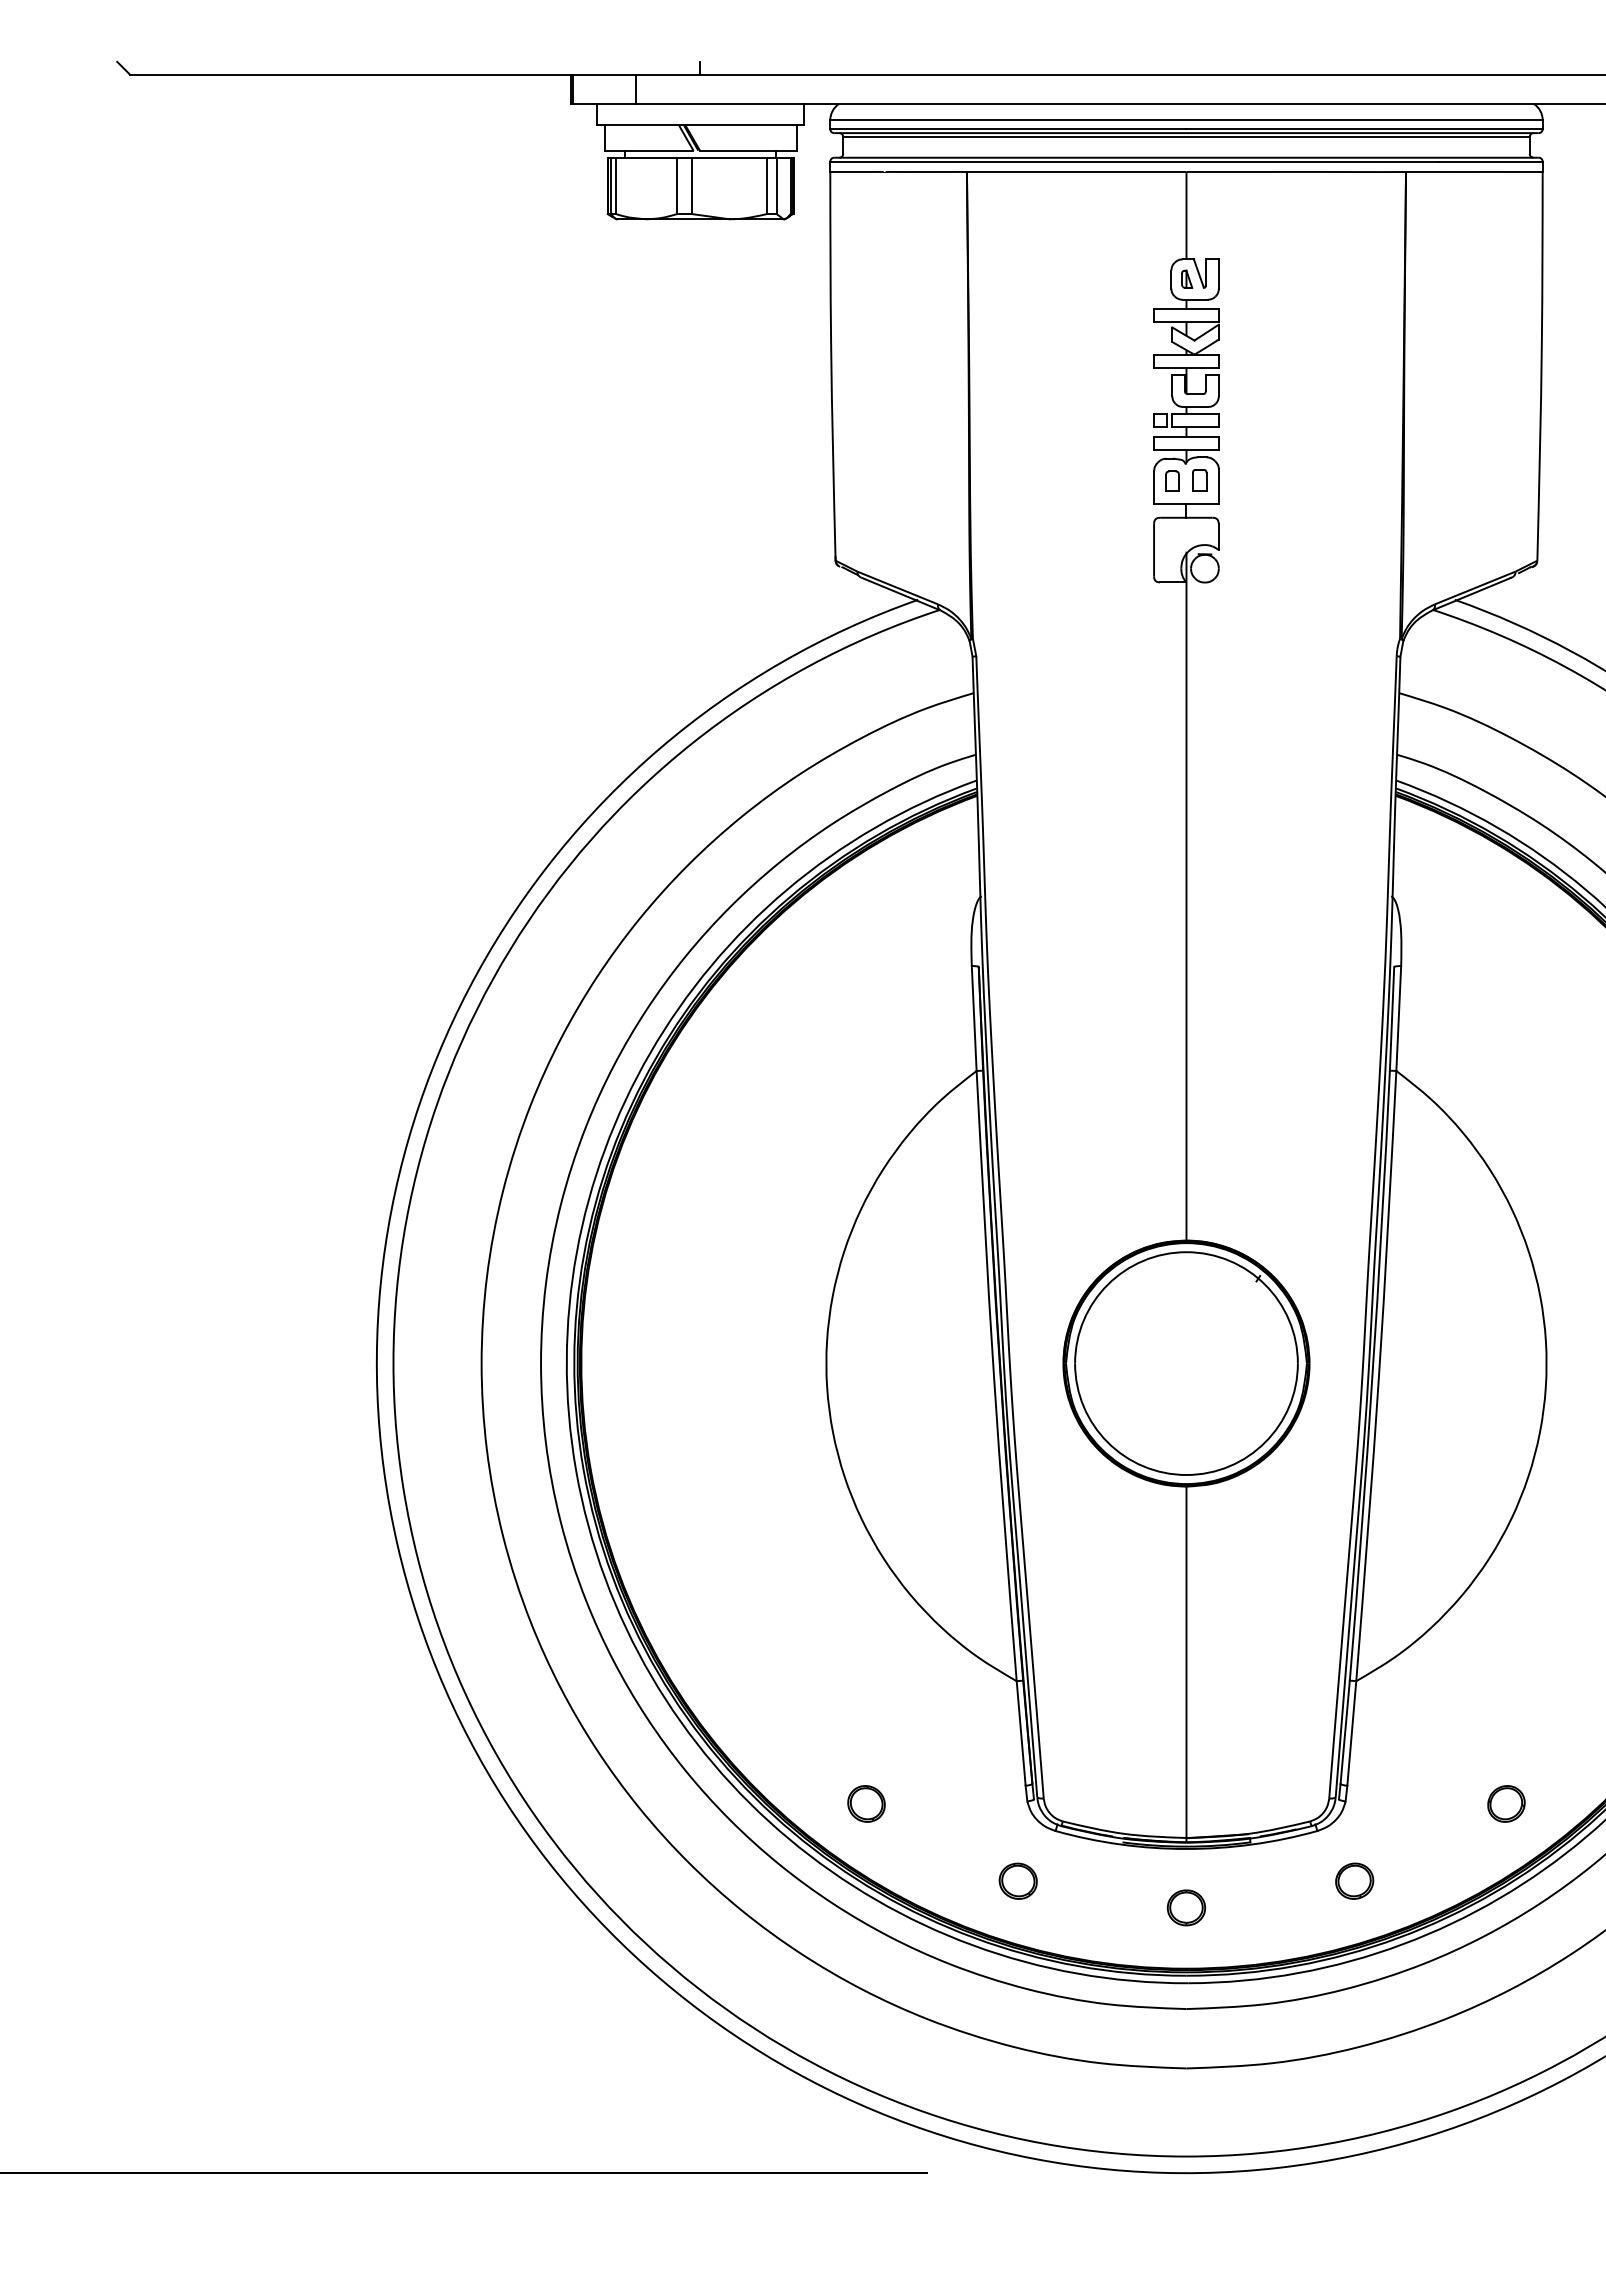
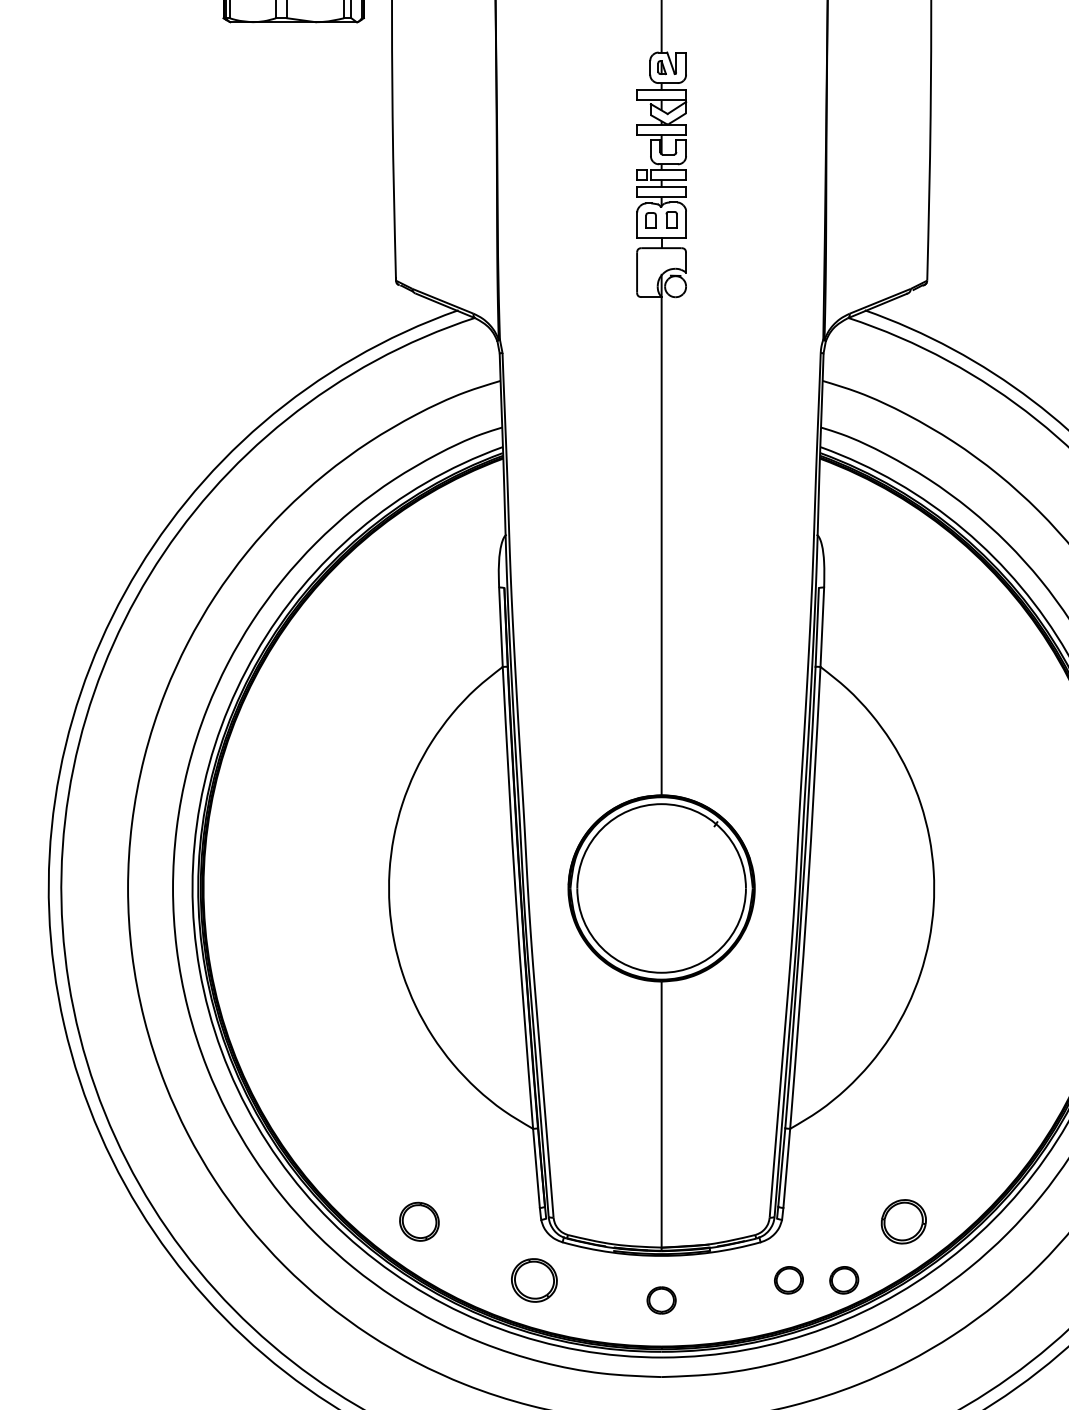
part: (866, 1803) -> (419, 1221), size x1.4
part: (1506, 1803) -> (903, 1221), size x1.6
part: (1017, 1880) -> (533, 1279), size x1.6
part: (1427, 1880) -> (844, 1279), added

